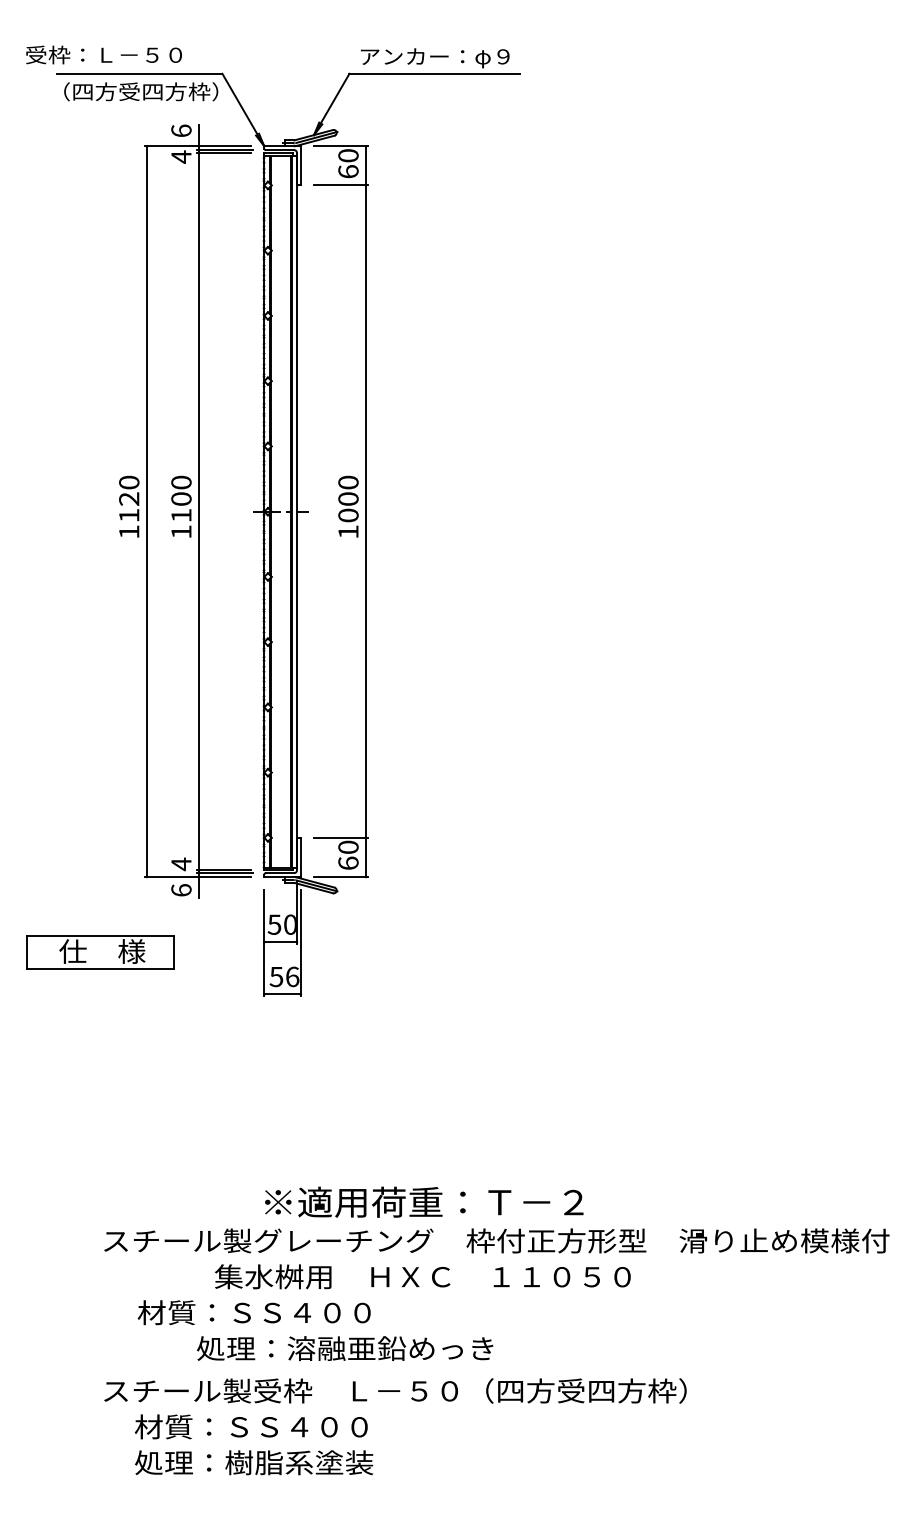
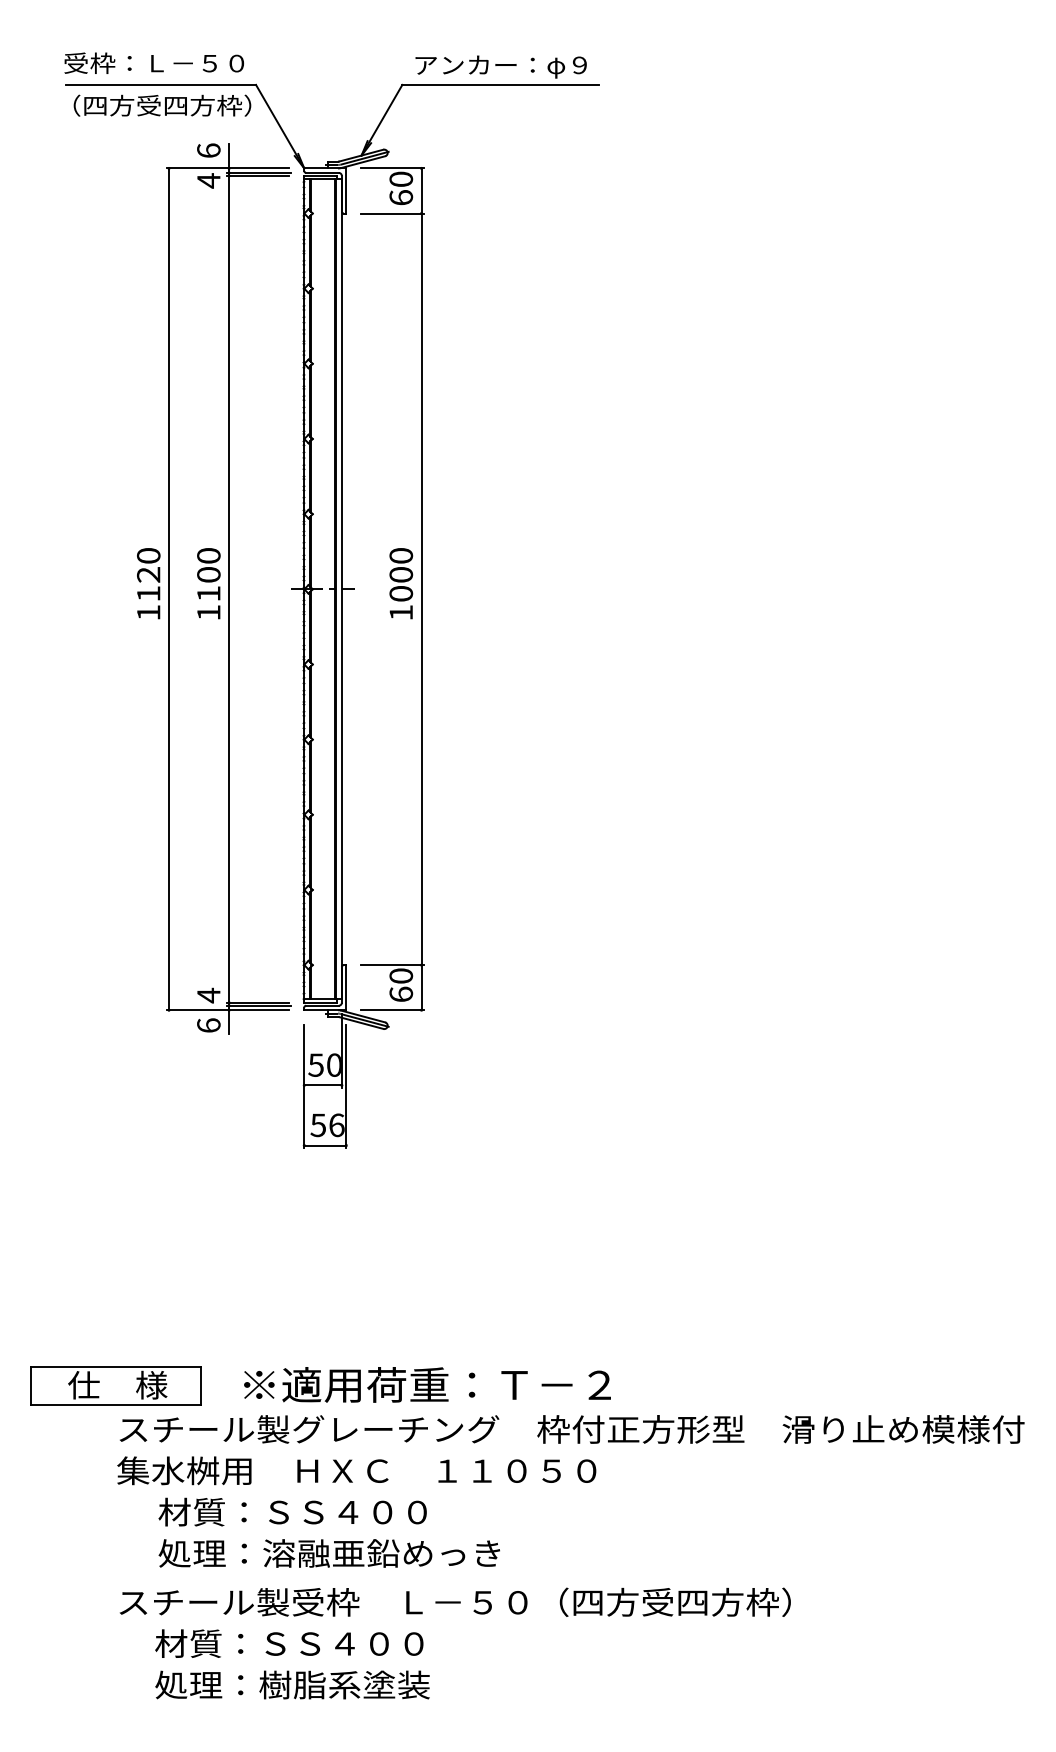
text: (103, 54) -> (153, 62), moved
part: (100, 952) -> (115, 1386), moved
text: (424, 1201) -> (427, 1384), moved
text: (422, 1276) -> (356, 1470), moved
text: (345, 1348) -> (329, 1553), moved

